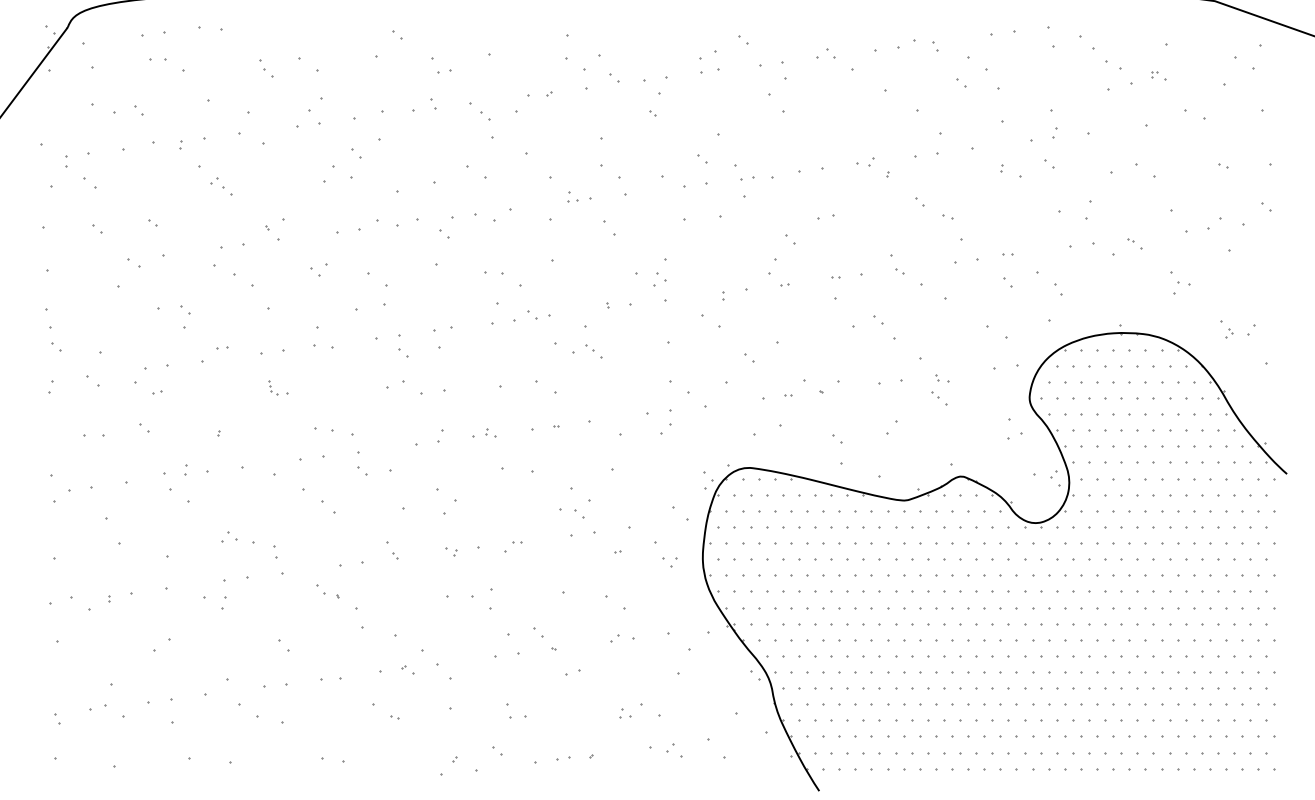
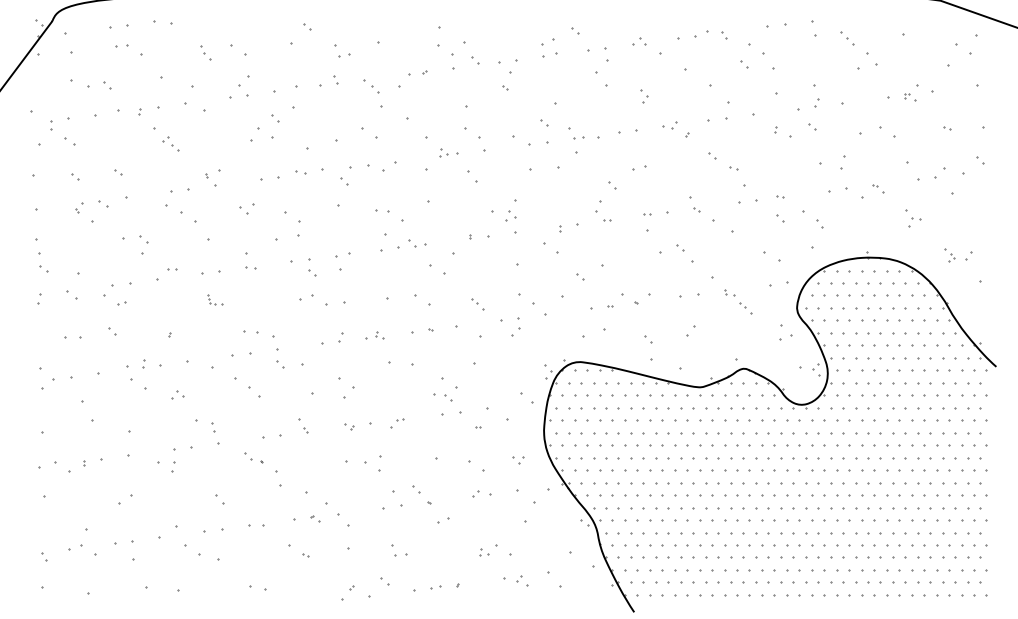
part: (1094, 49) -> (847, 38), size x0.62
part: (1159, 75) -> (910, 97), moved
part: (832, 124) -> (644, 96), added
part: (388, 223) -> (300, 172), size x0.62
part: (102, 268) -> (79, 207), added
part: (323, 345) -> (250, 267), size x0.62
part: (593, 352) -> (477, 304), moved
part: (938, 398) -> (745, 308), moved
part: (229, 536) -> (177, 394), moved
part: (669, 562) -> (518, 460), moved

